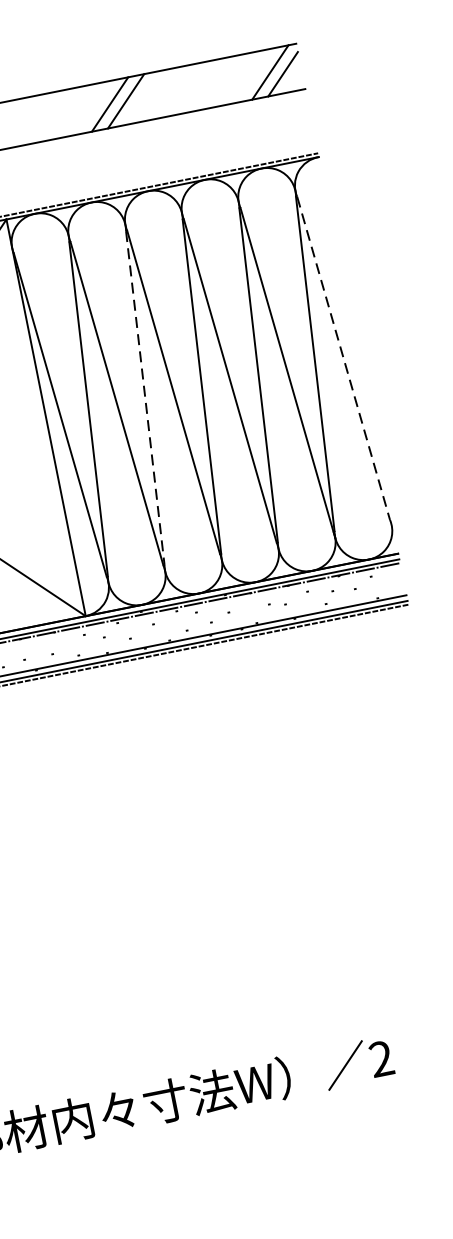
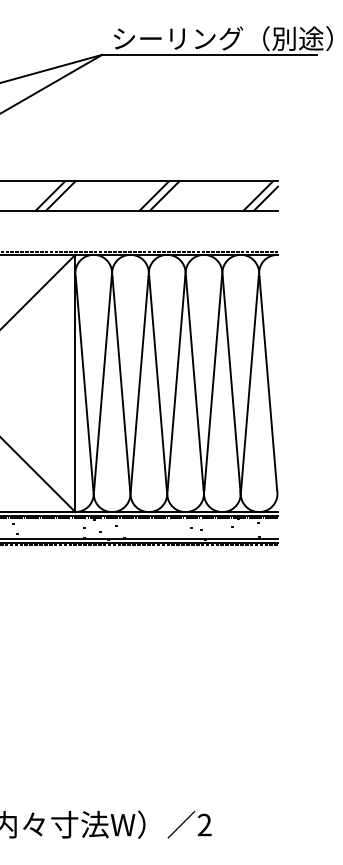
line: (343, 358) -> (268, 383), dashed -> solid
line: (145, 398) -> (139, 383), dashed -> solid

